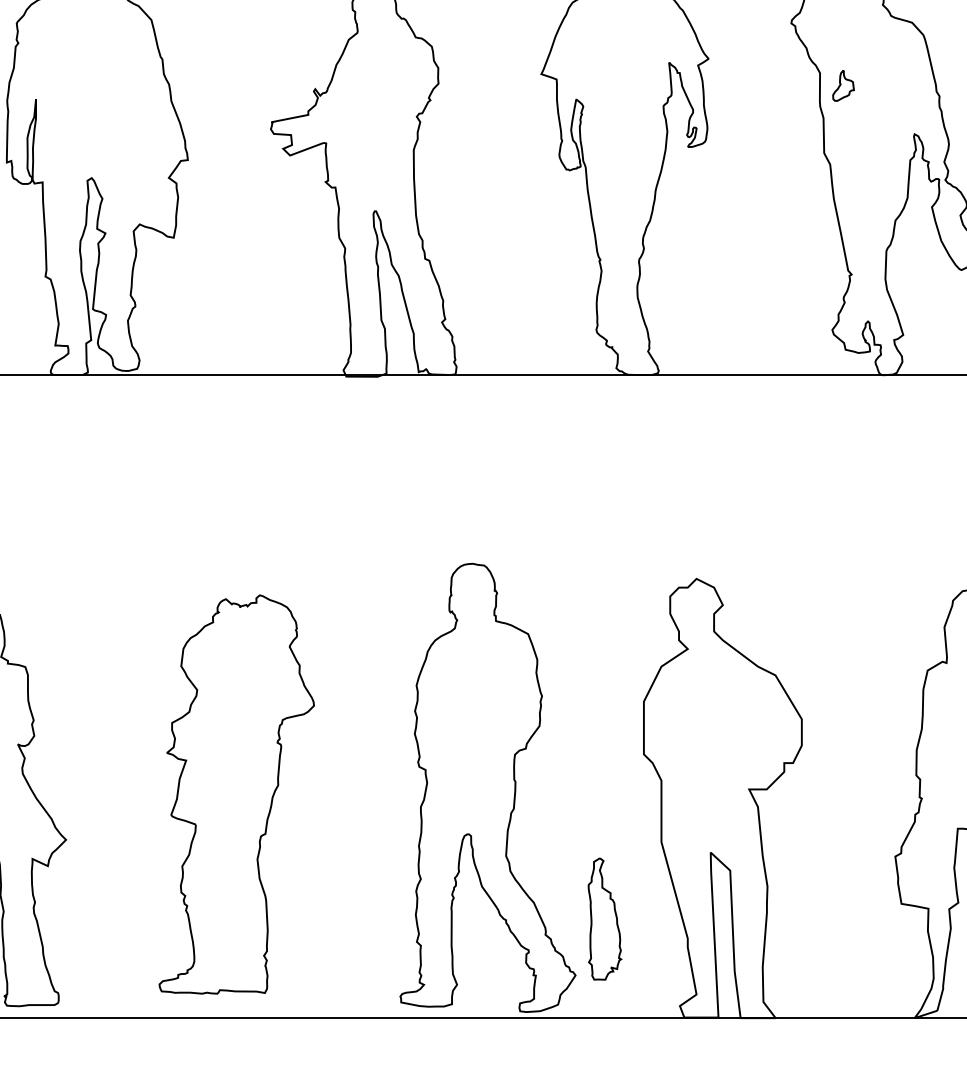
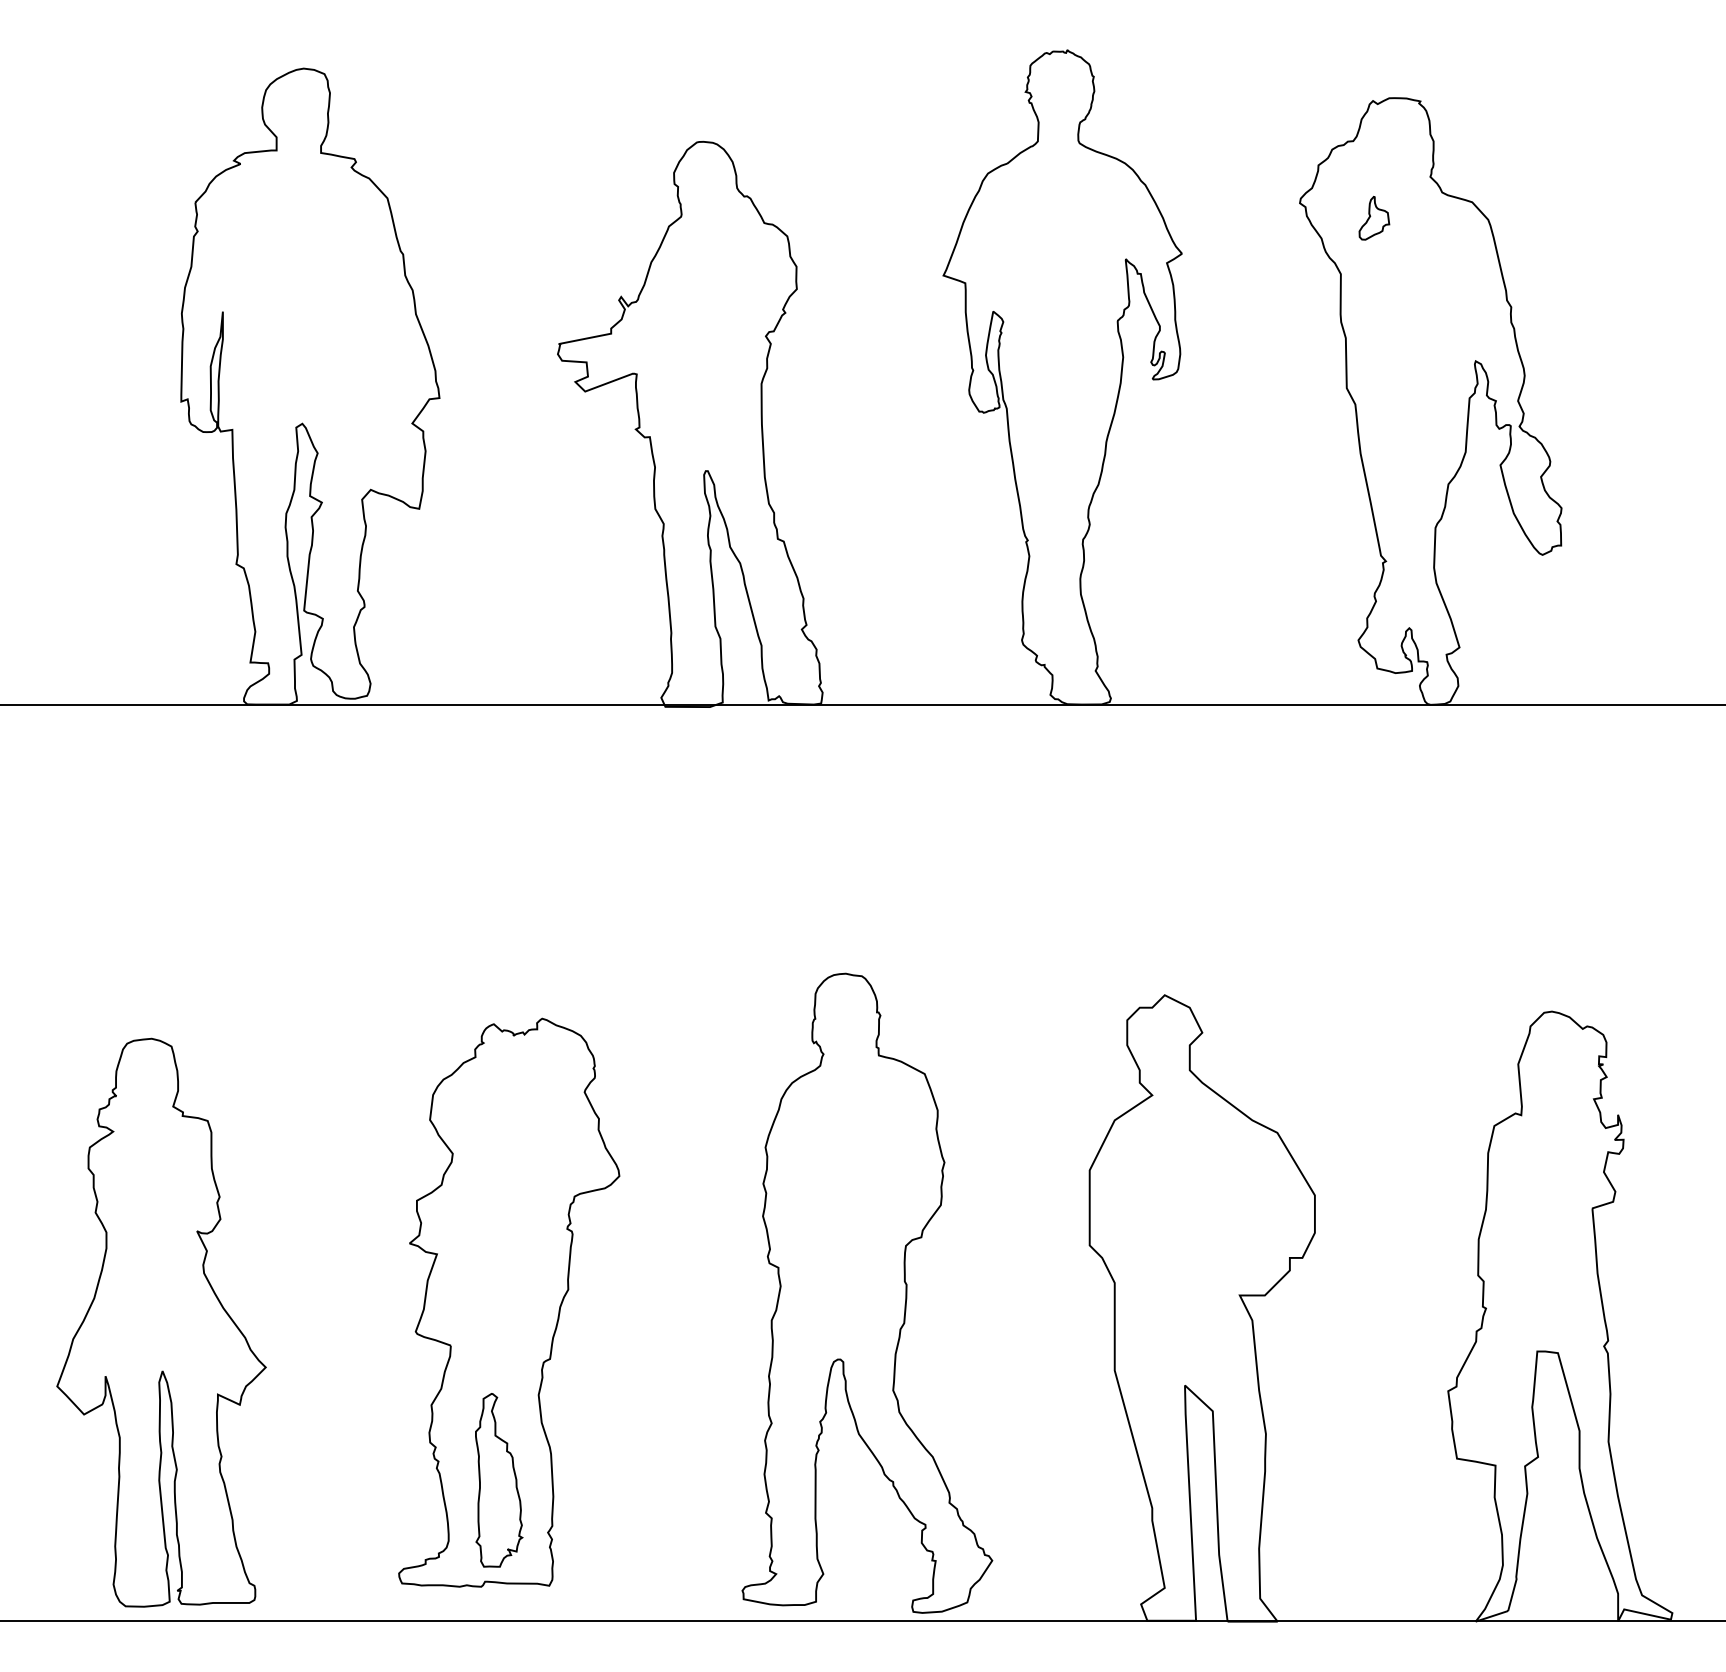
part: (843, 86) -> (1374, 218), moved
part: (605, 919) -> (499, 1480), moved

